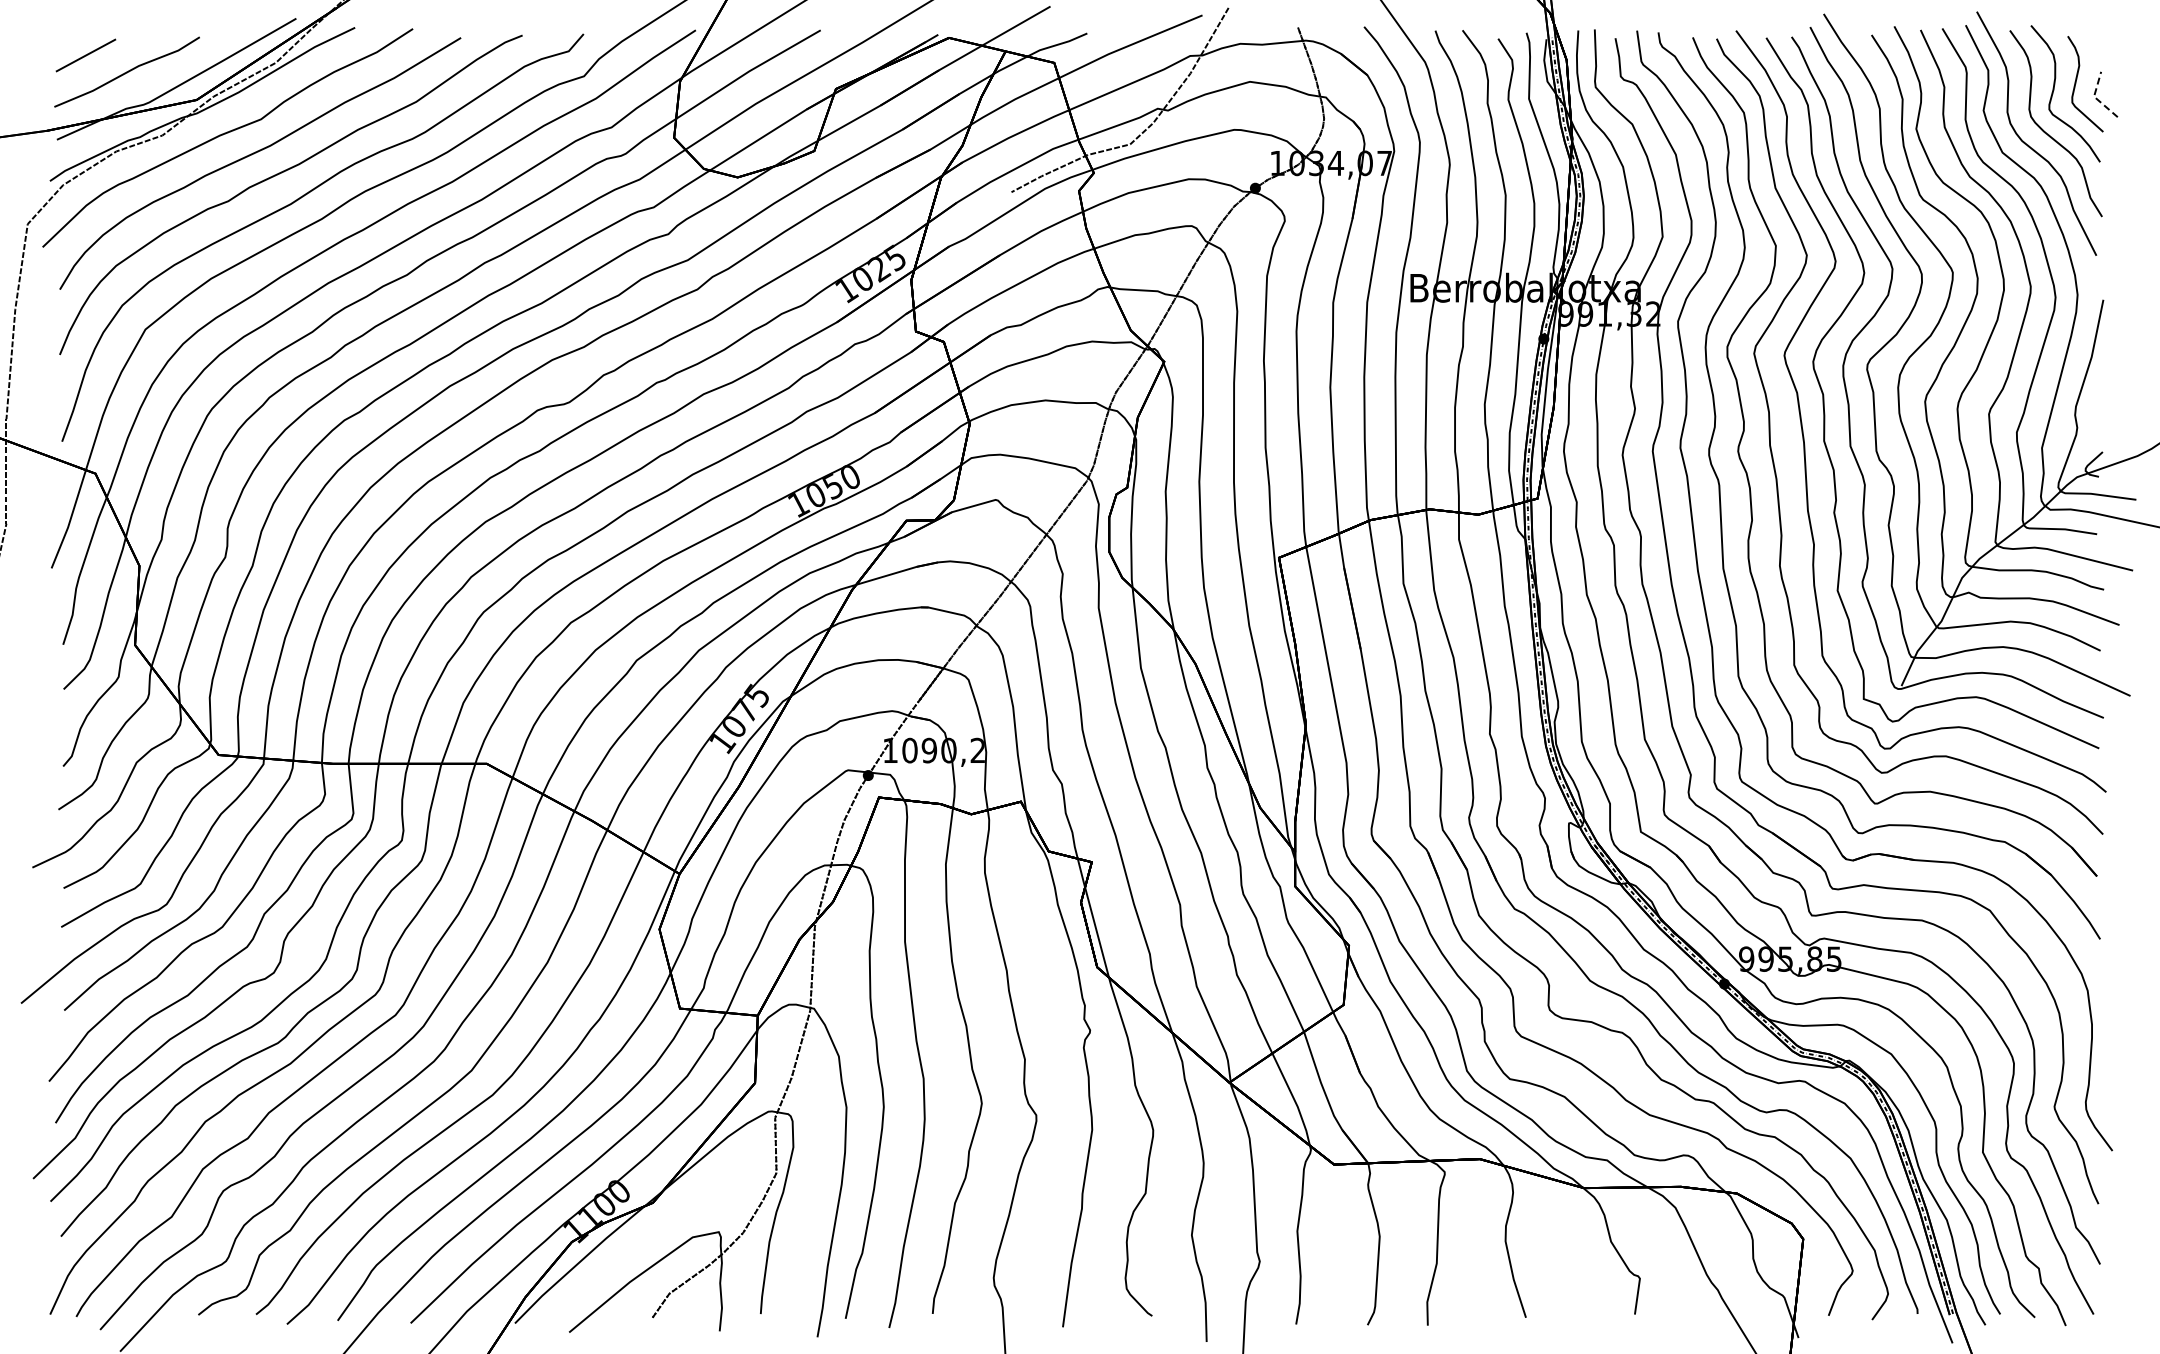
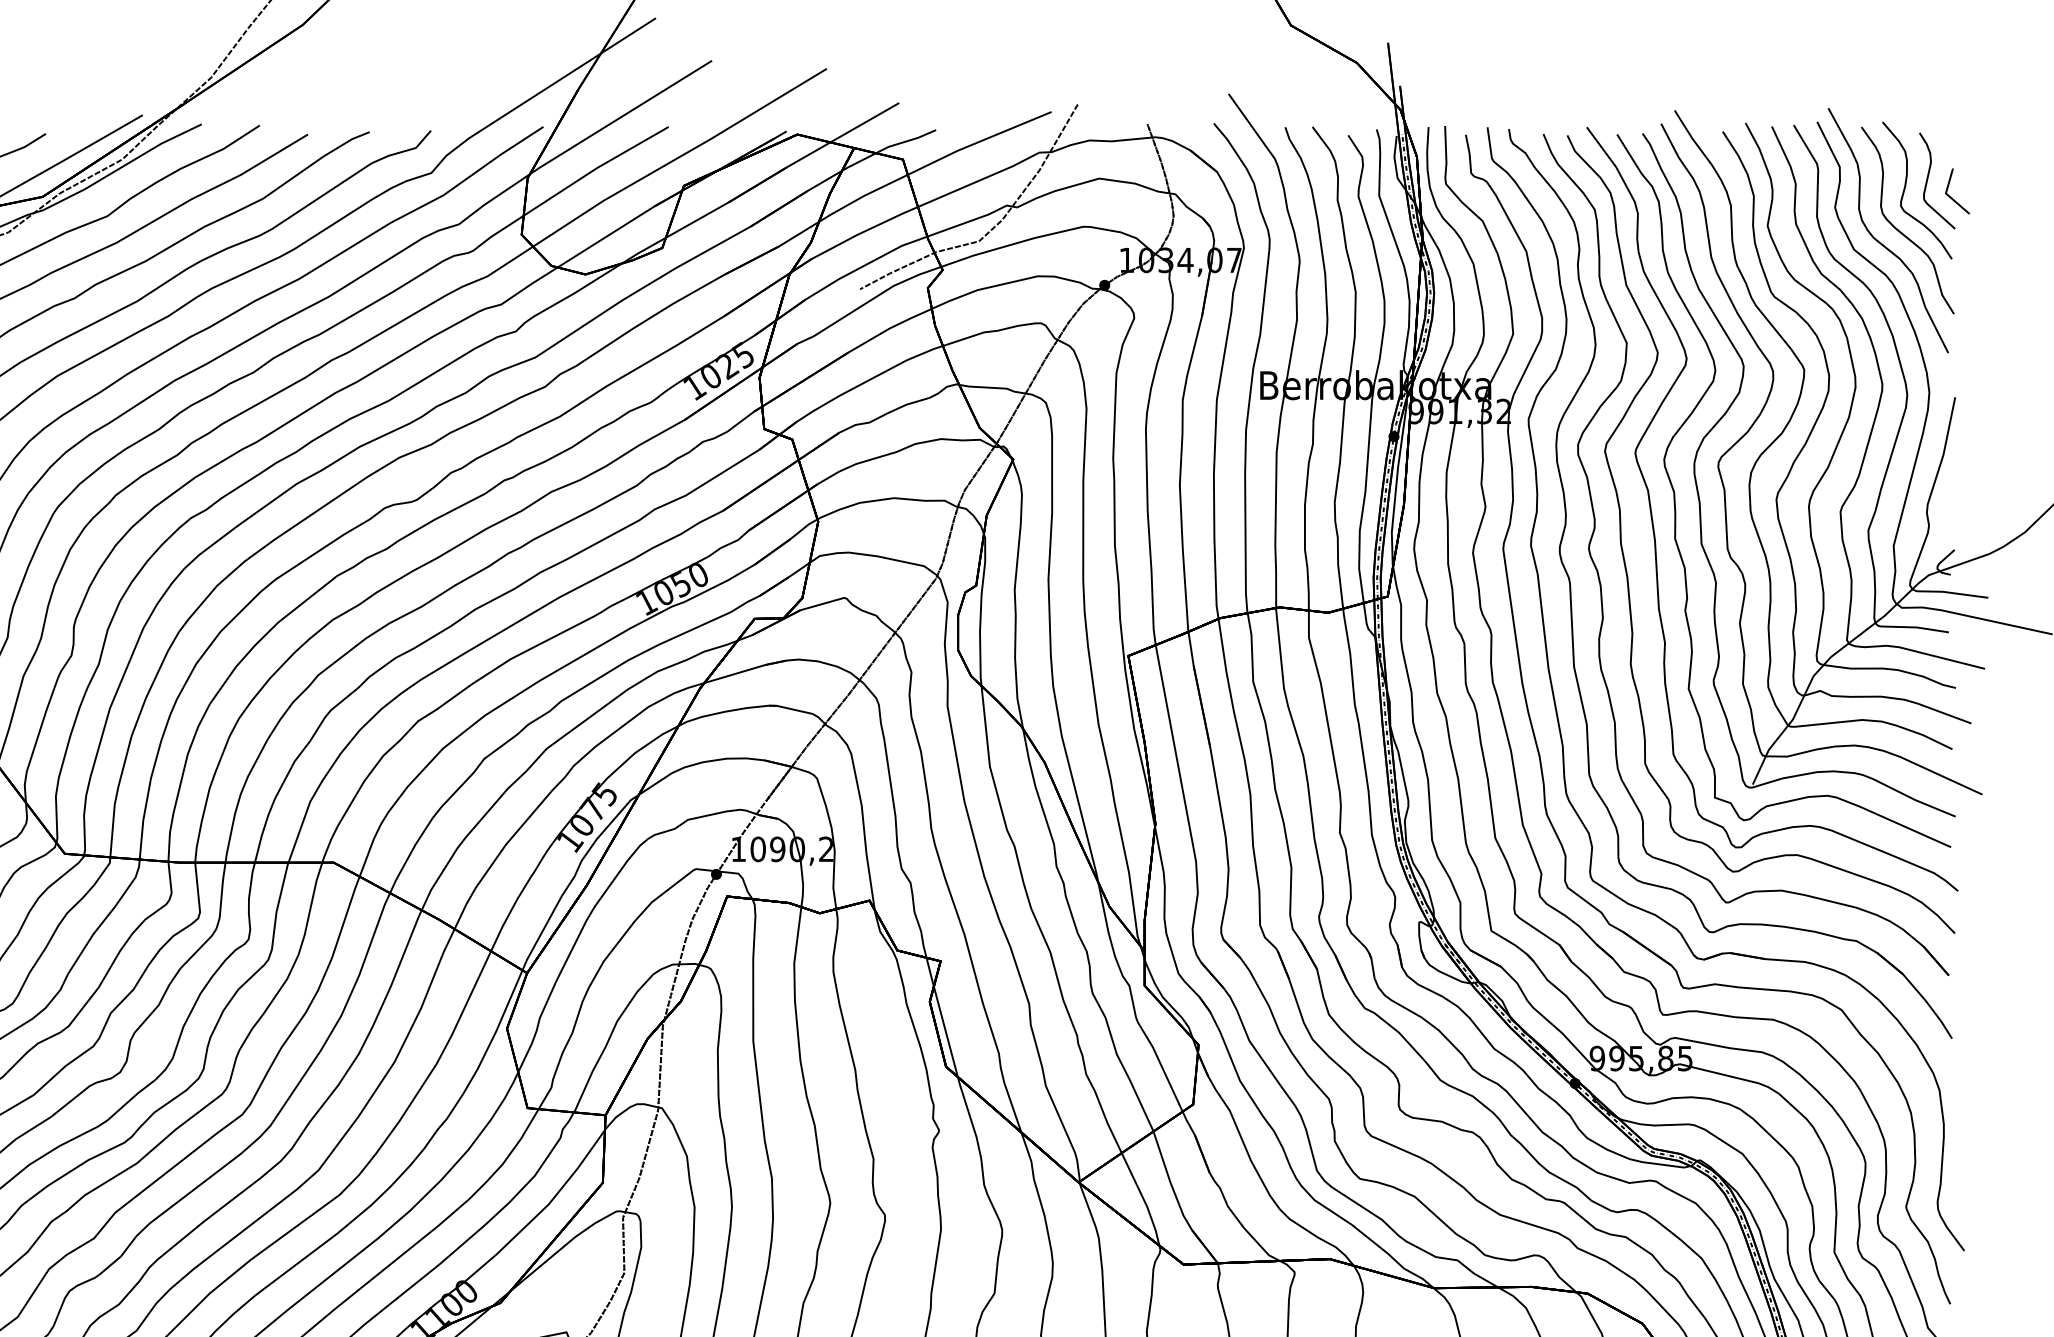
line: (2095, 97) -> (1947, 194), dashed -> solid

